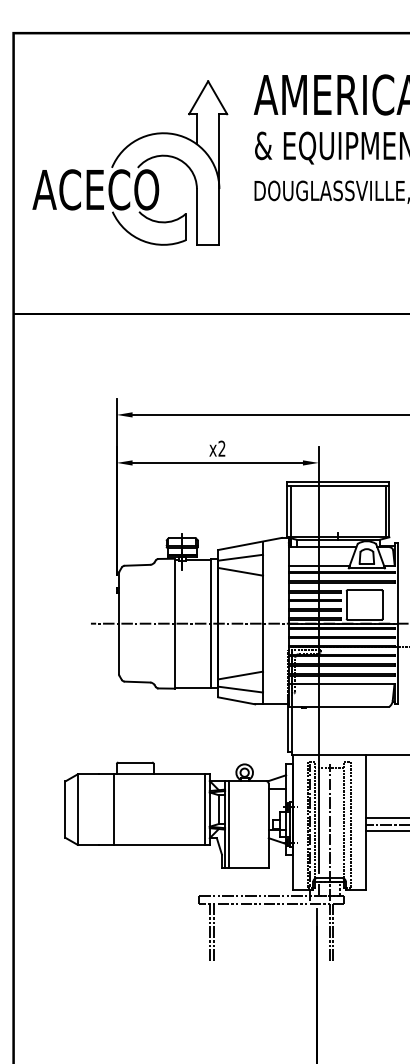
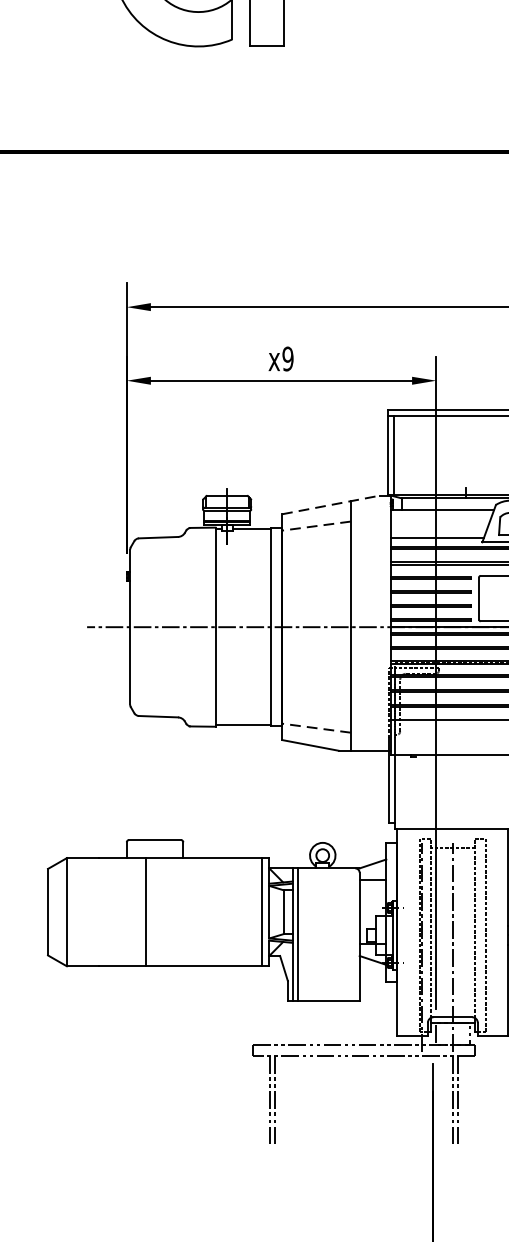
text: (221, 448) -> (287, 358), x2 -> x9
line: (250, 543) -> (331, 504), solid -> dashed
line: (240, 557) -> (316, 525), solid -> dashed
line: (240, 571) -> (316, 547), removed
line: (240, 675) -> (316, 706), removed
line: (240, 689) -> (316, 728), solid -> dashed
line: (113, 809) -> (146, 912), moved

